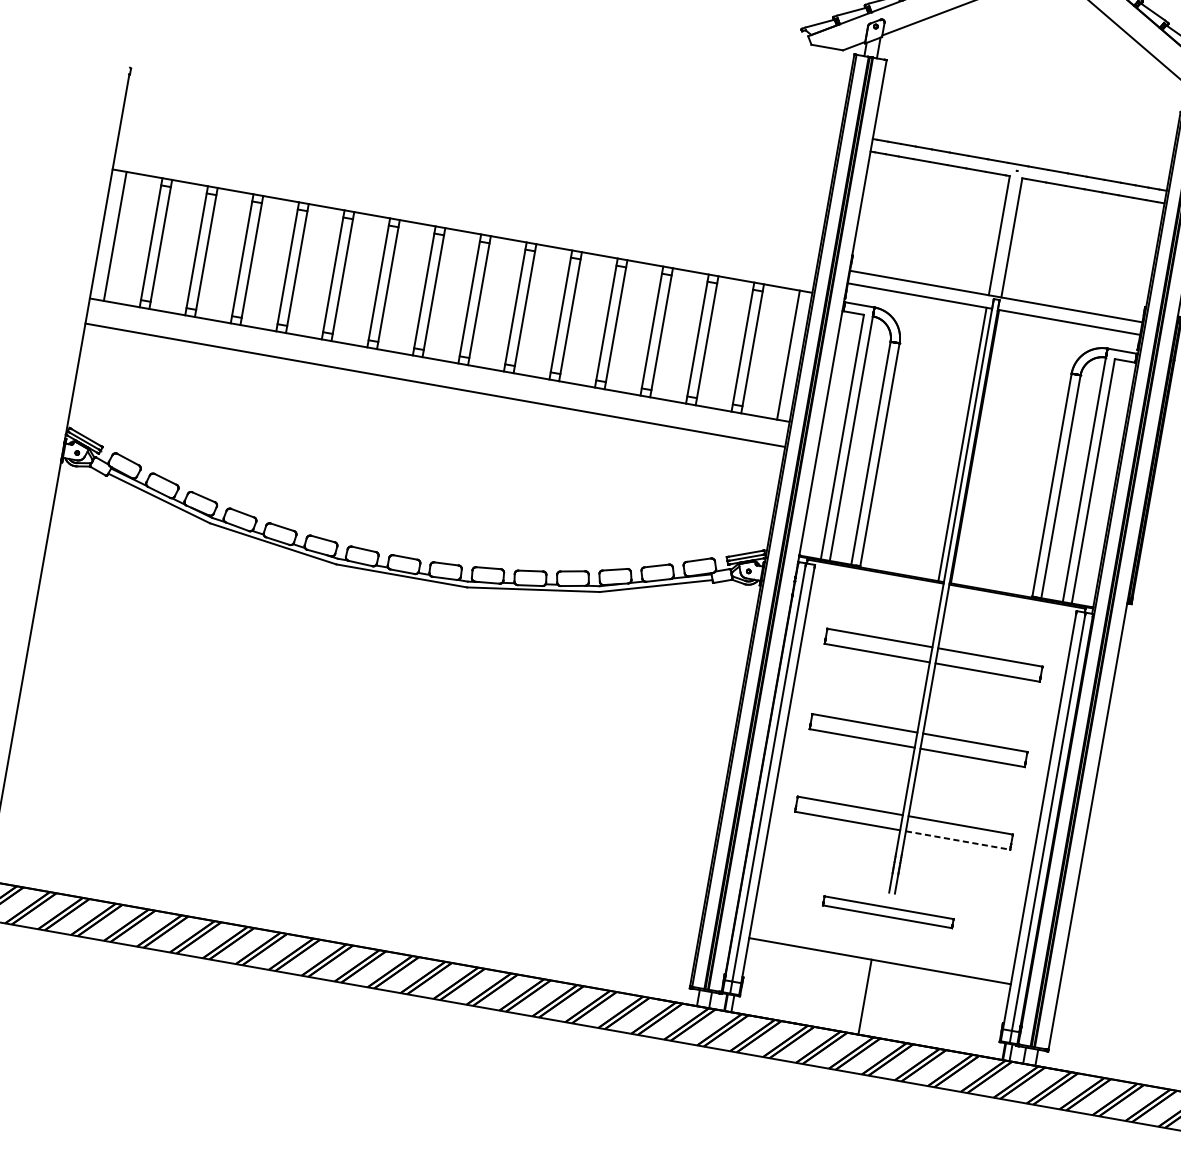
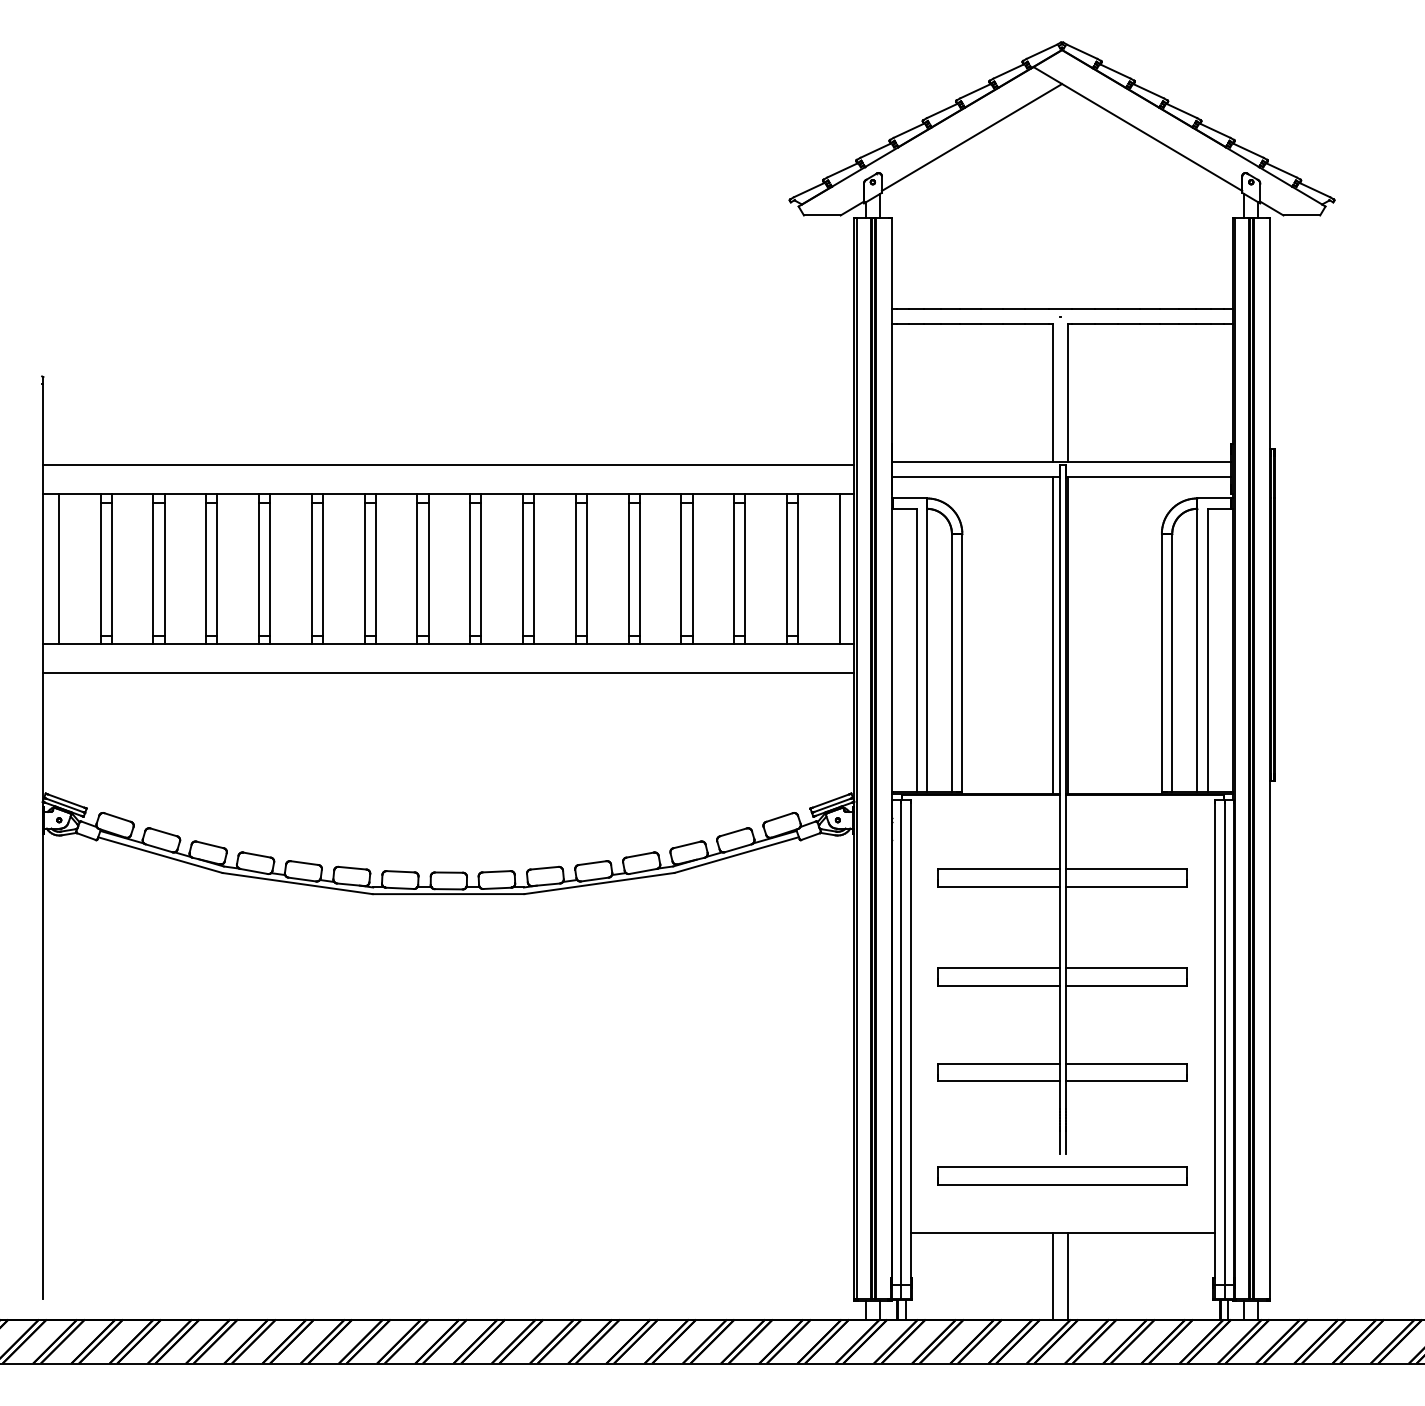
line: (466, 206) -> (448, 465), added
line: (958, 840) -> (1127, 1081), dashed -> solid
part: (888, 911) -> (1062, 1175), size x1.67
line: (877, 998) -> (1067, 1275), added

